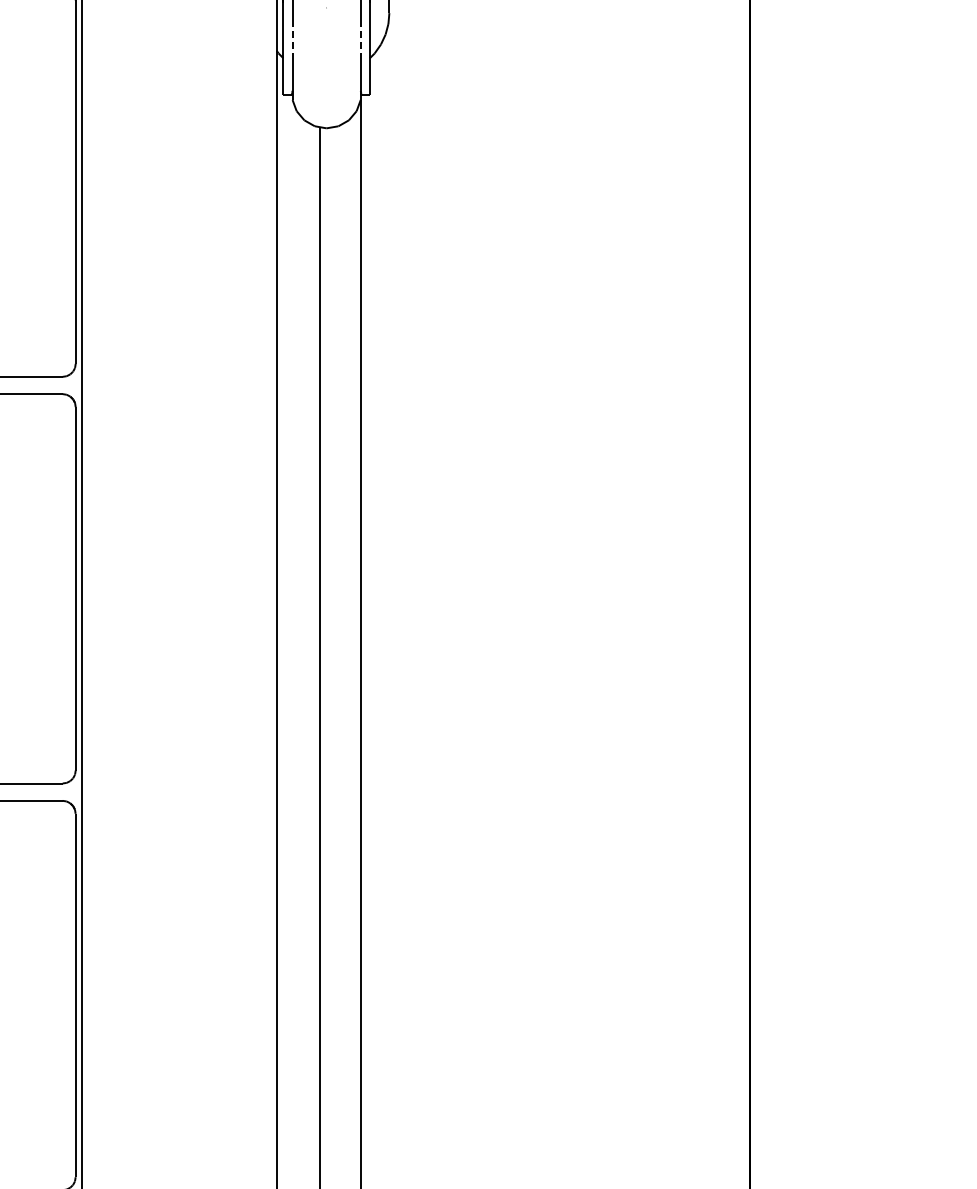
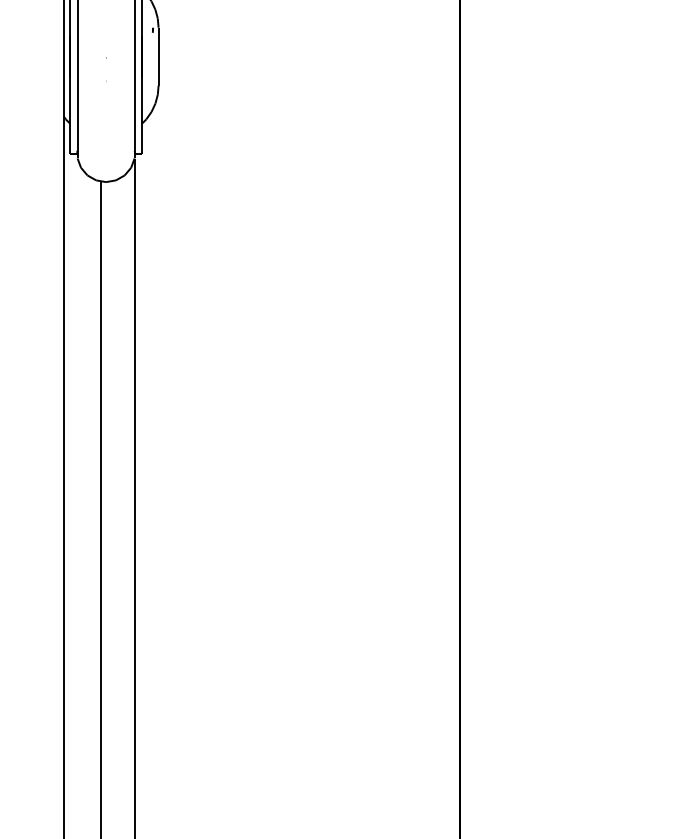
line: (292, 41) -> (77, 109), dashed -> solid
line: (360, 41) -> (134, 109), dashed -> solid

